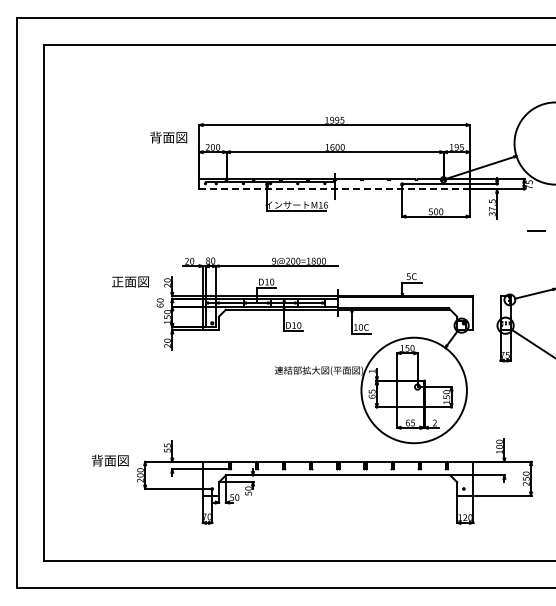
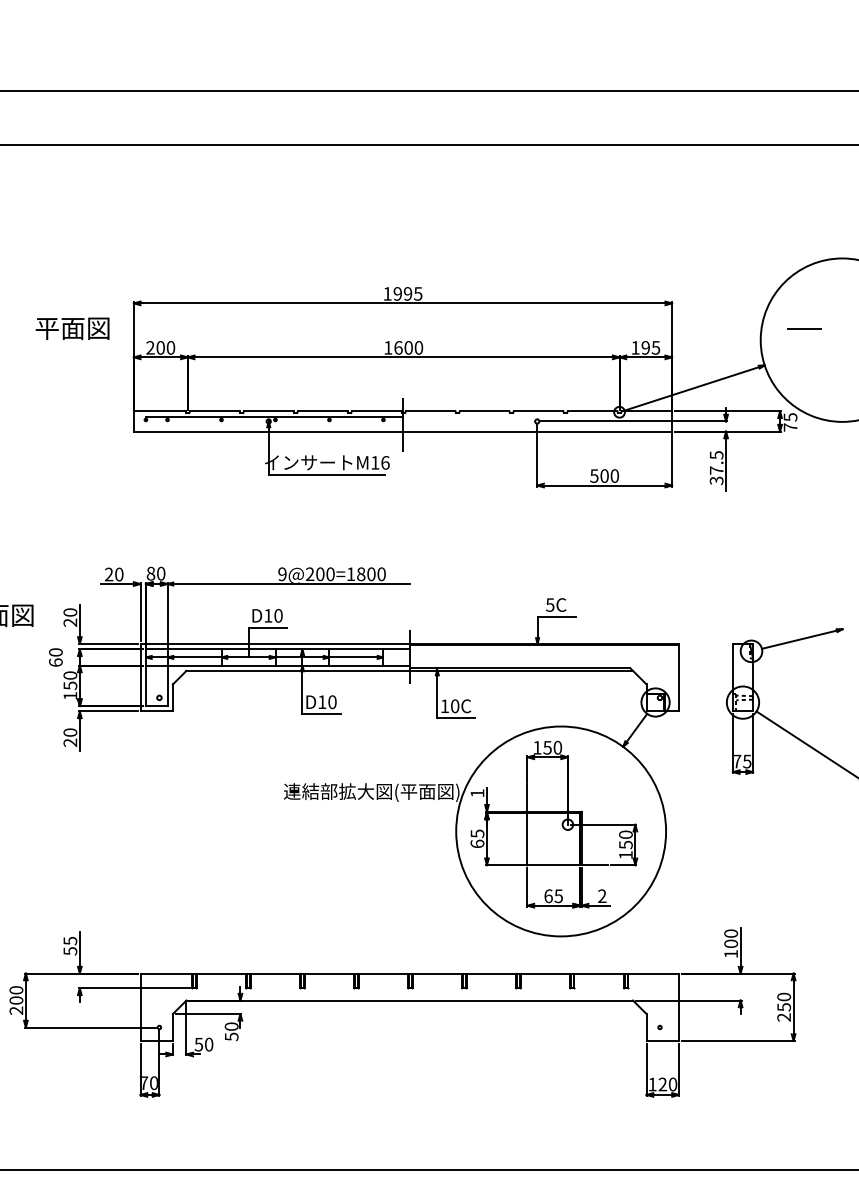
text: (155, 137) -> (46, 328), 背面図 -> 平面図
line: (335, 189) -> (404, 431), dashed -> solid
line: (536, 230) -> (804, 328), moved

